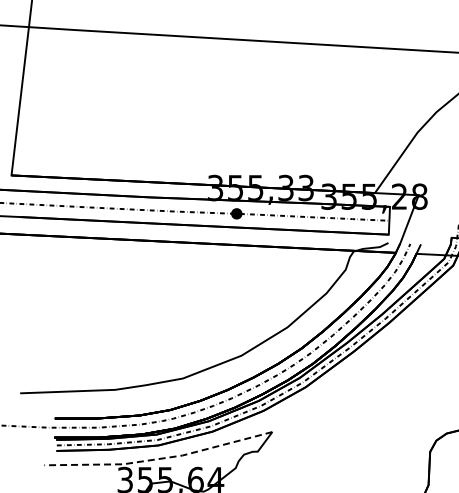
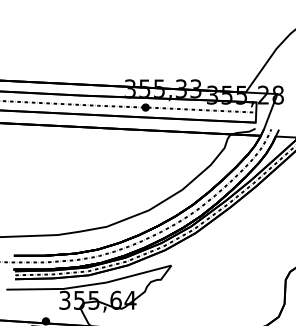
line: (159, 458) -> (89, 284), dashed -> solid

